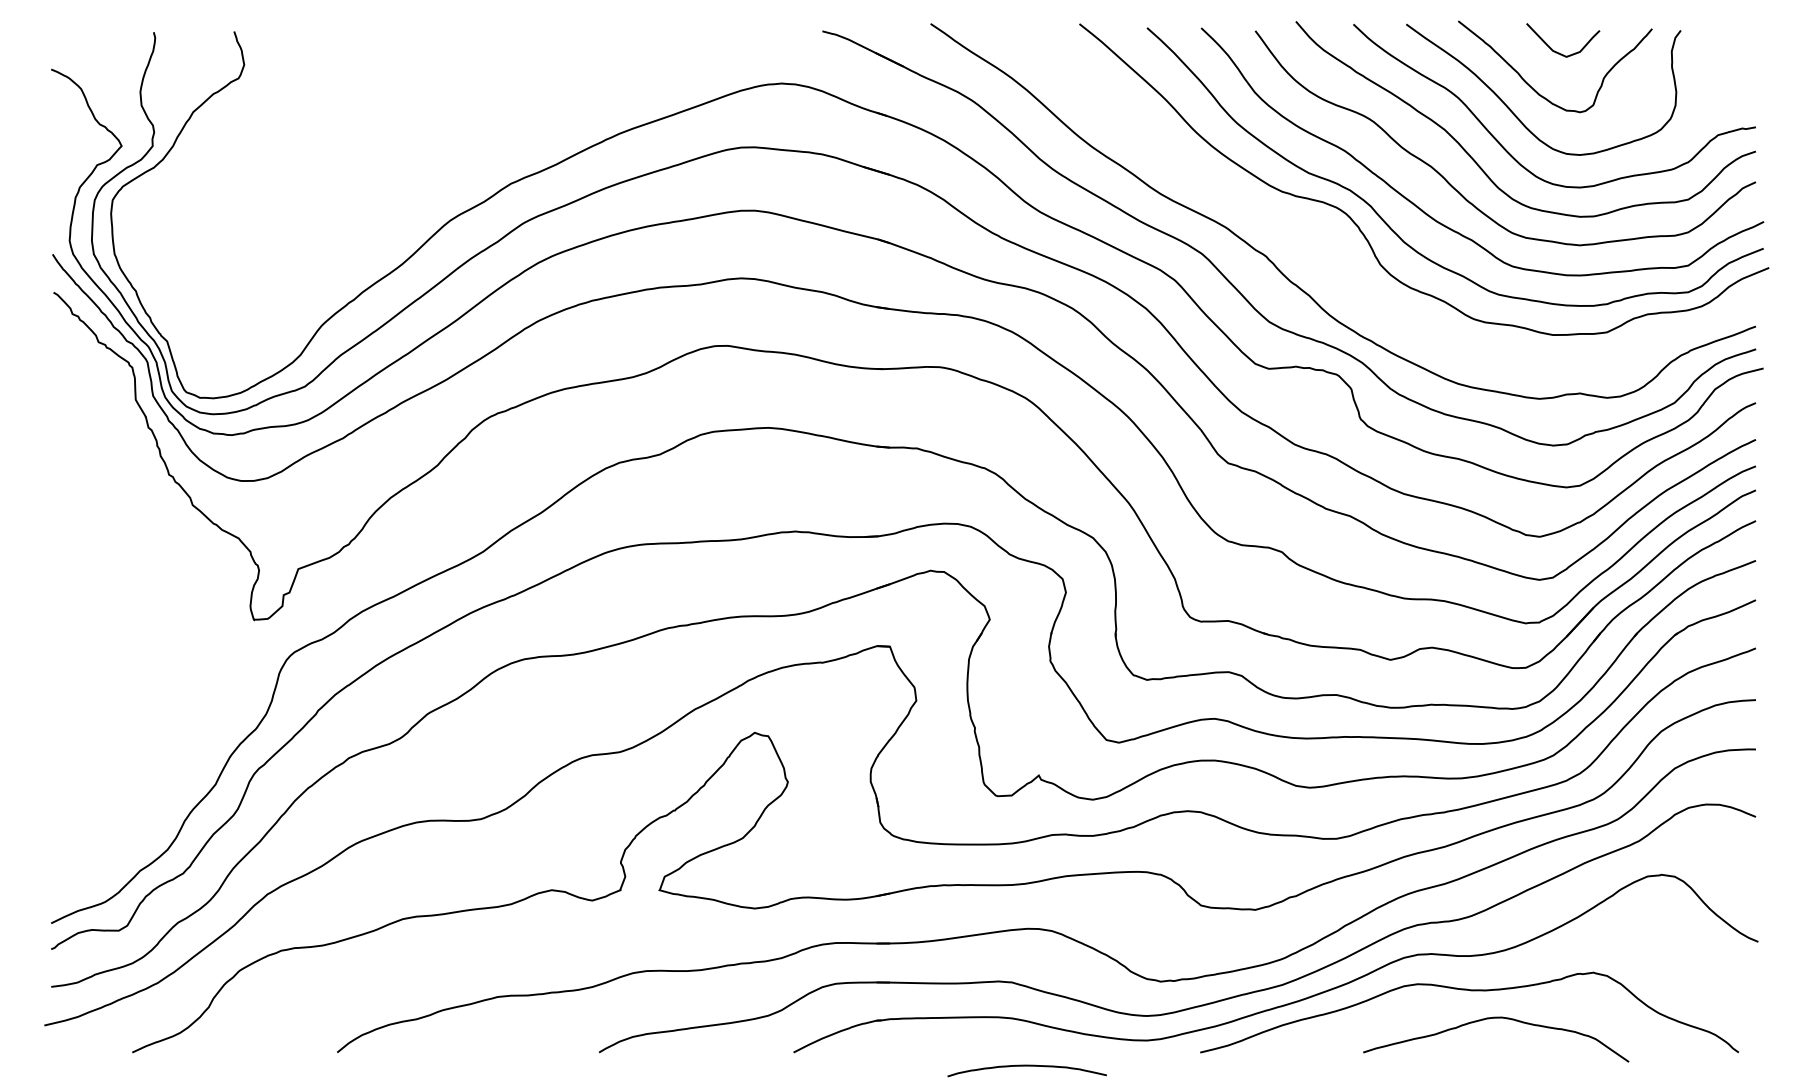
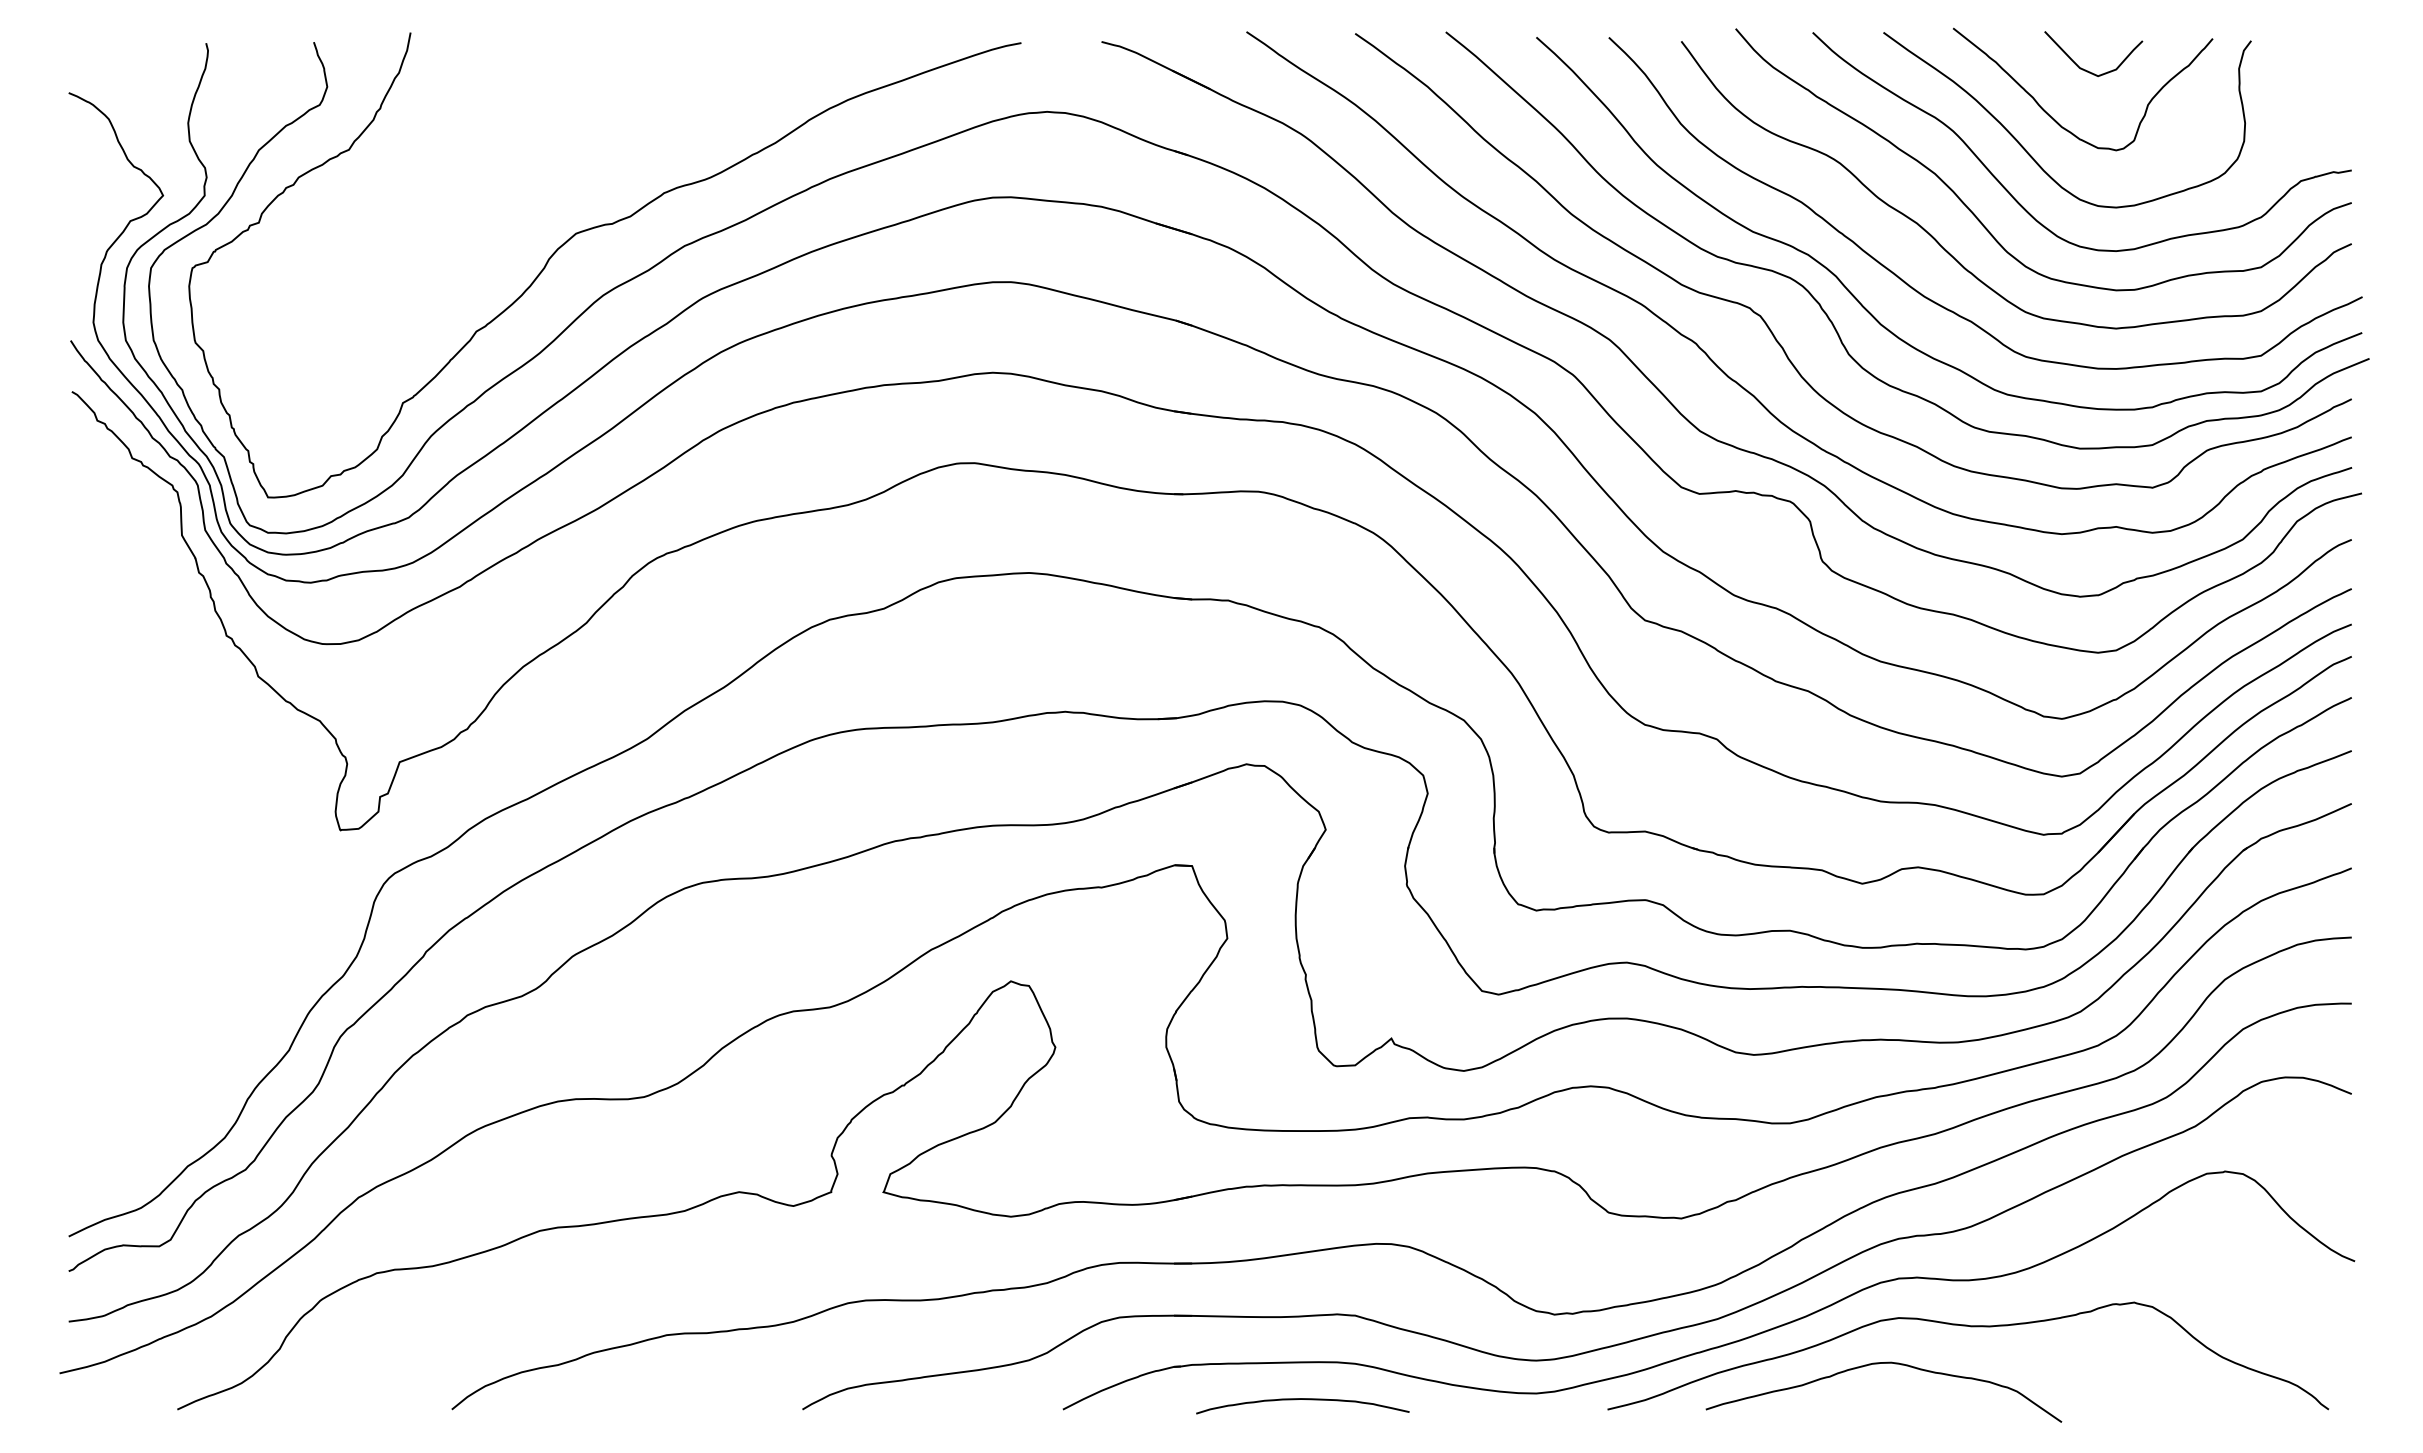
curve: (442, 171) -> (592, 229), added
curve: (1317, 238) -> (1764, 319), added
curve: (1492, 1018) -> (1878, 1364), moved
curve: (1026, 1065) -> (1302, 1399), moved

